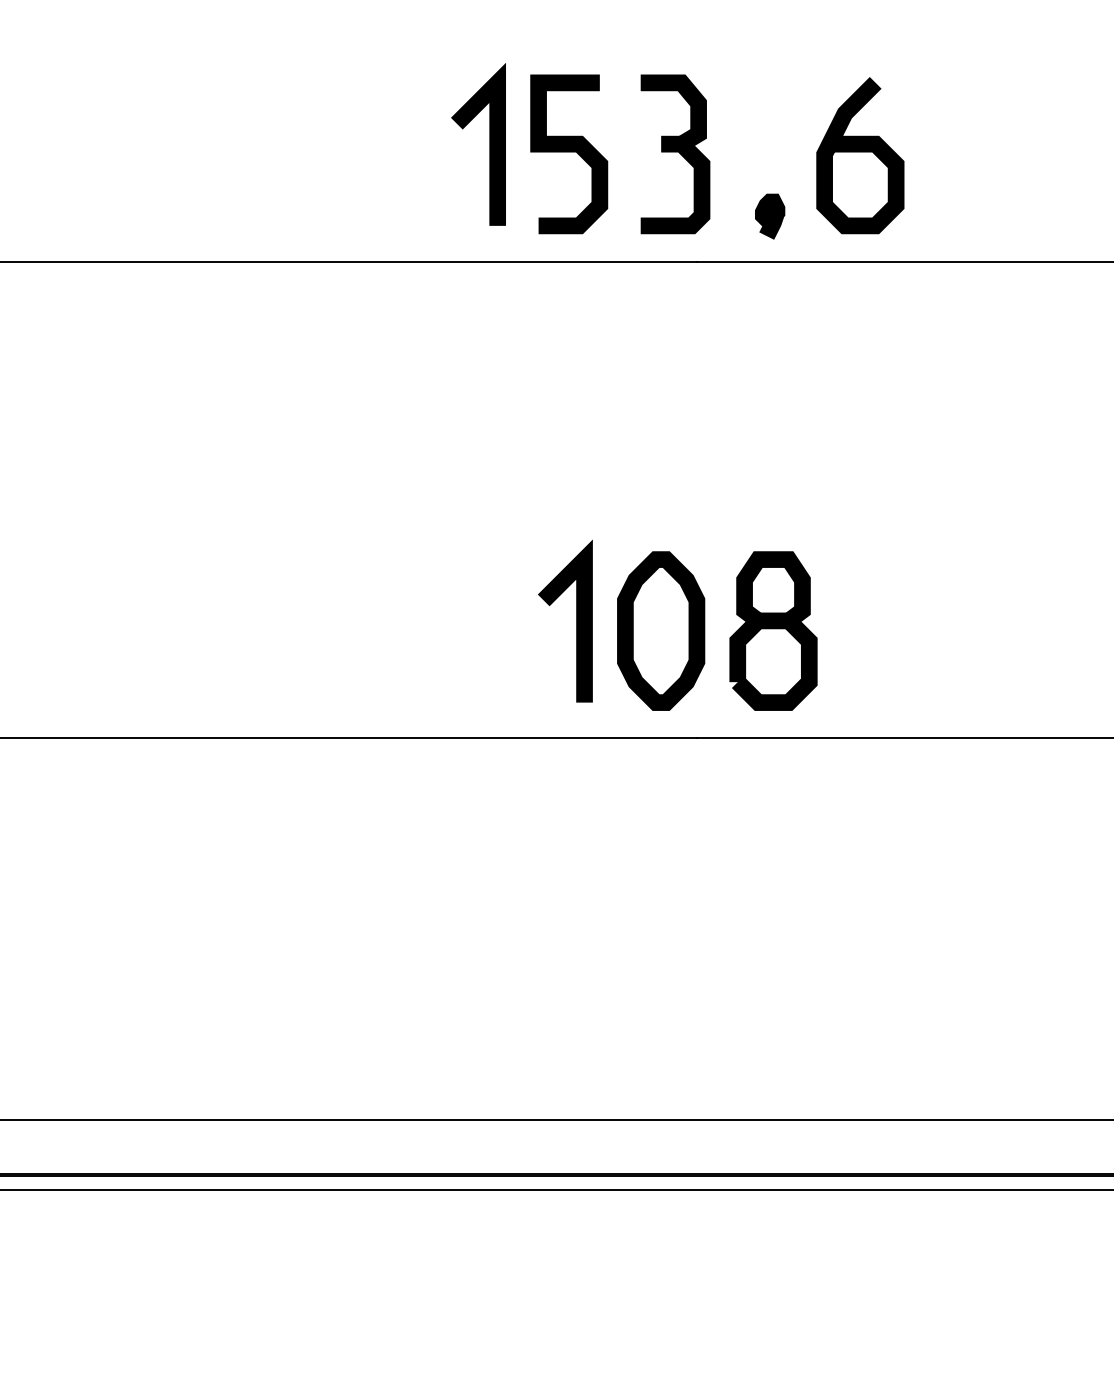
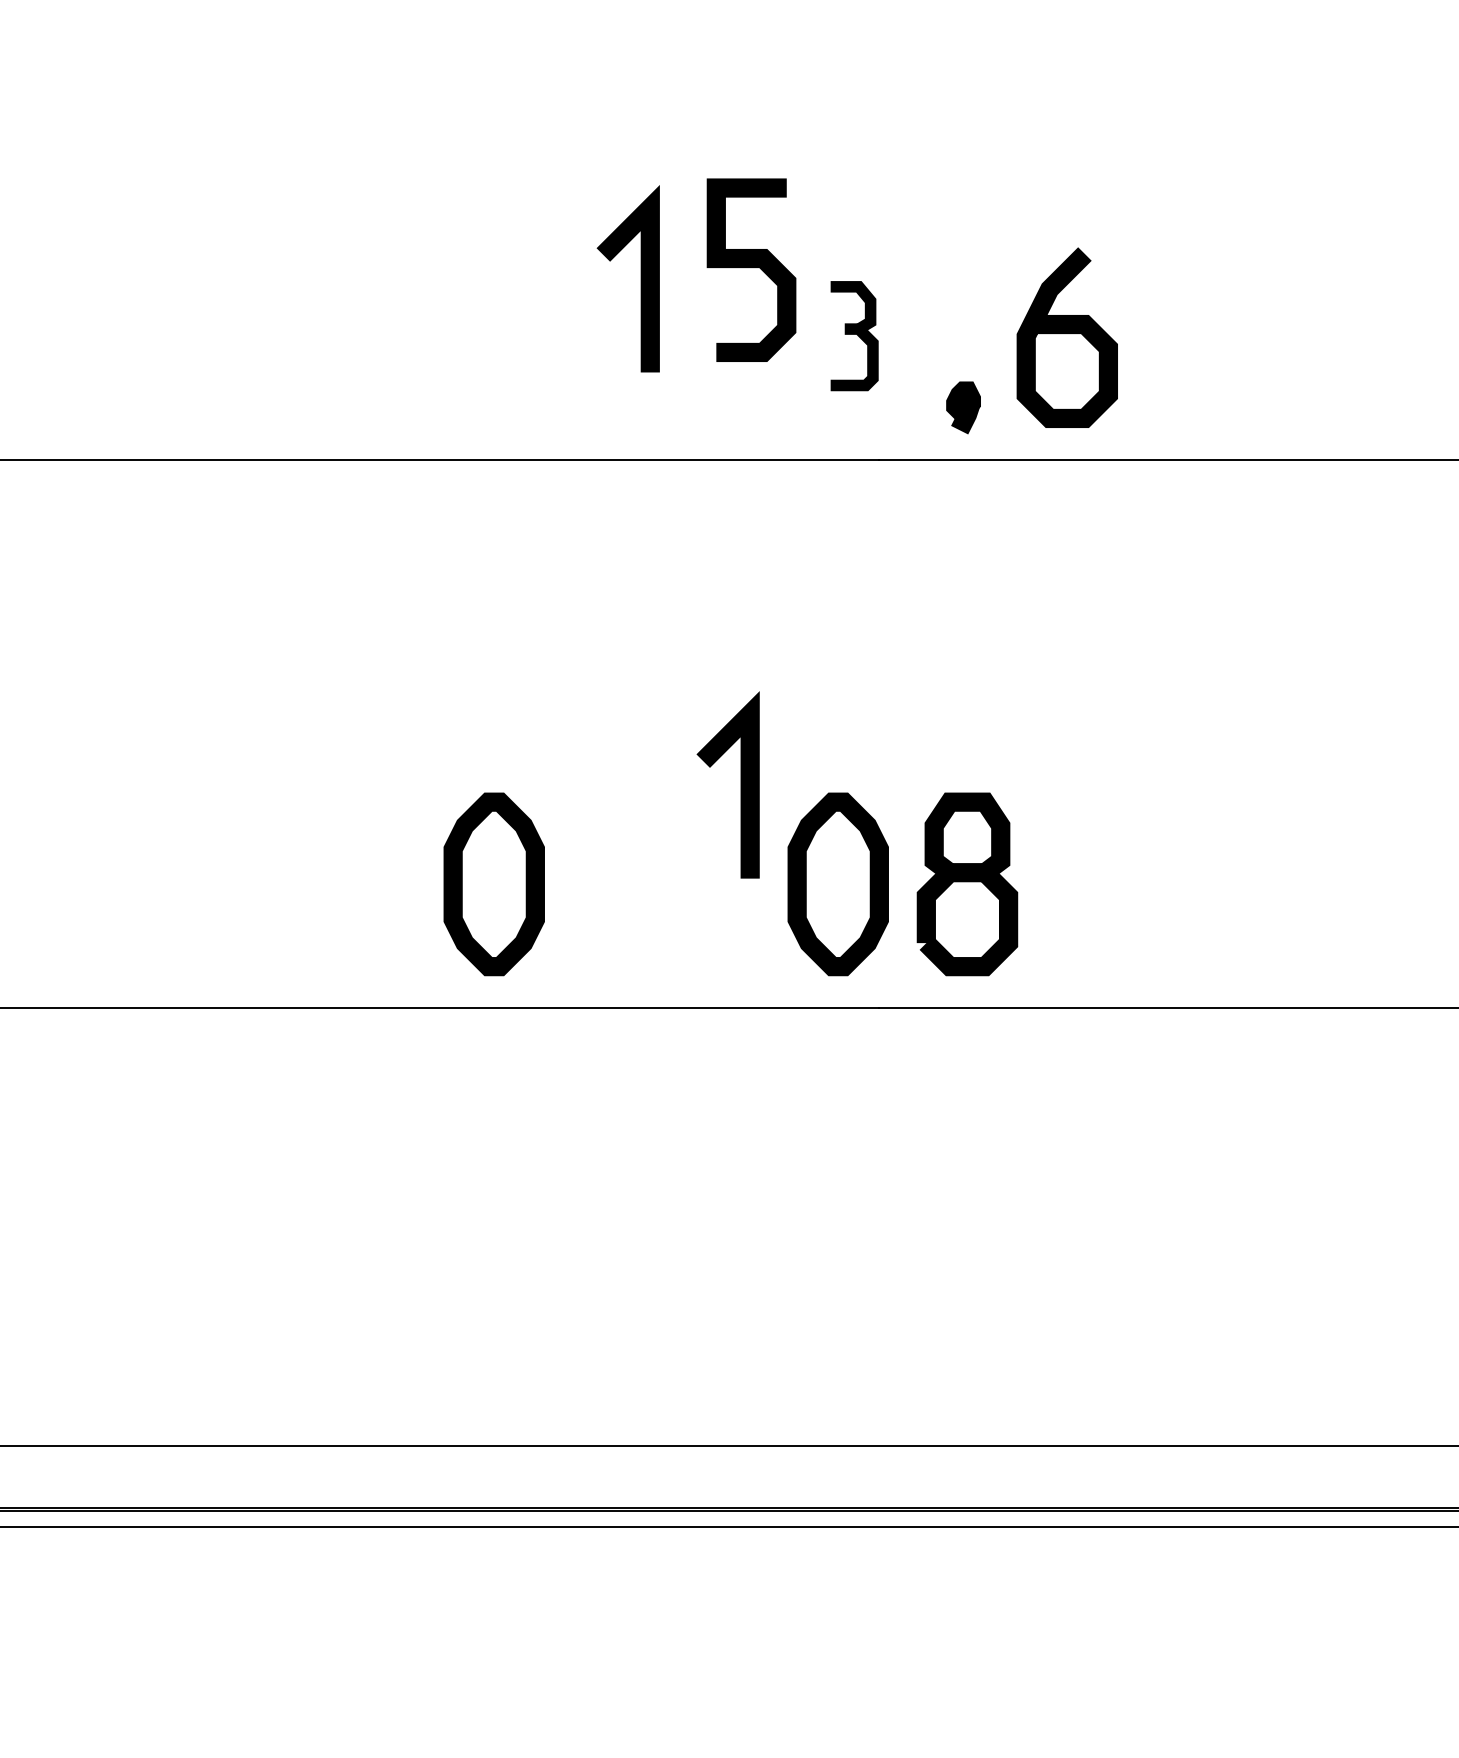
line: (489, 144) -> (640, 278), moved
curve: (569, 151) -> (751, 267), moved
part: (675, 153) -> (854, 335), size x0.6
line: (576, 620) -> (740, 784), moved
part: (361, 631) -> (493, 884), added

